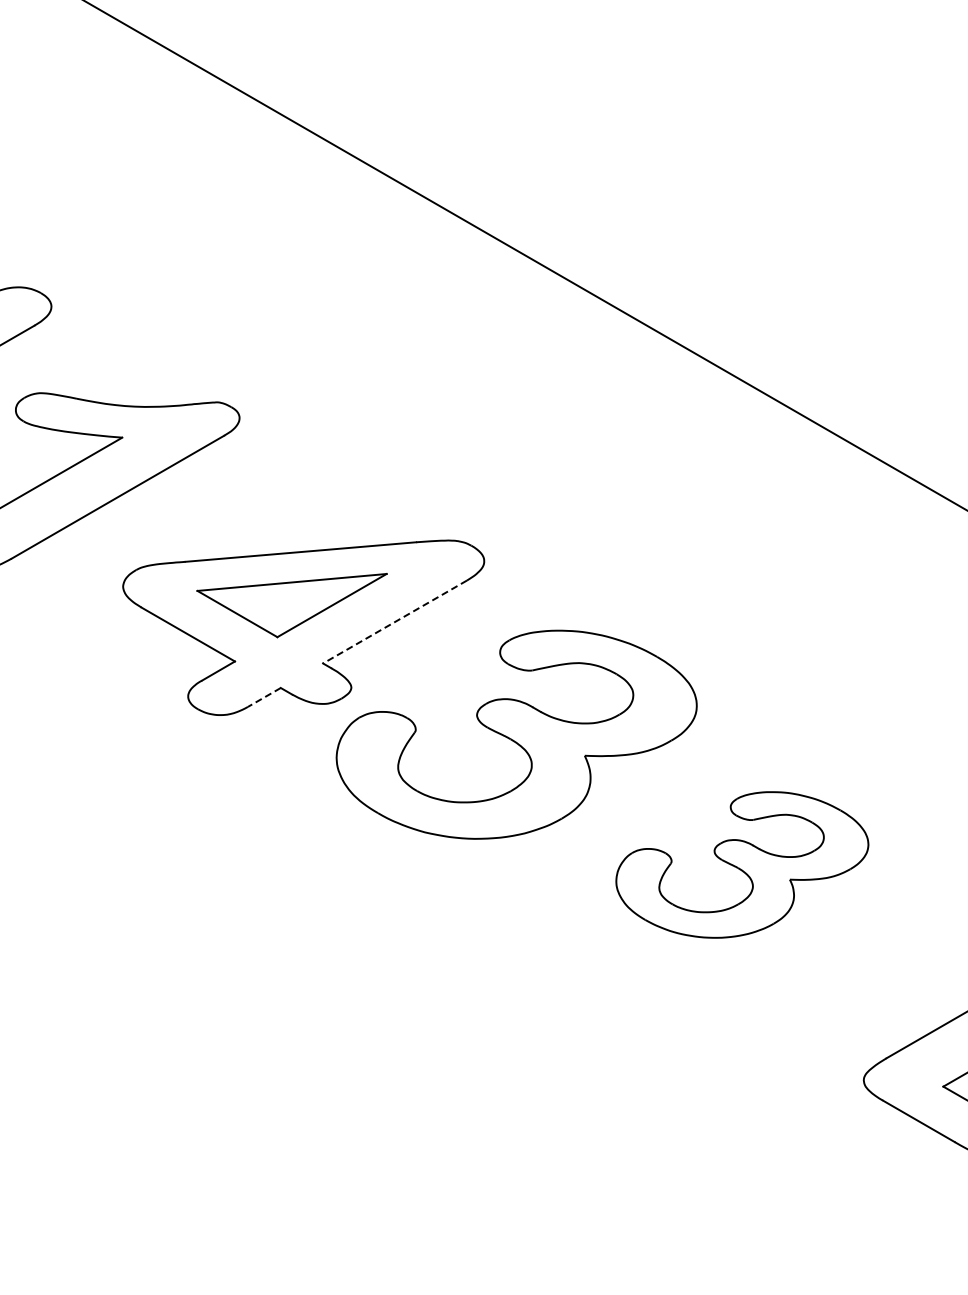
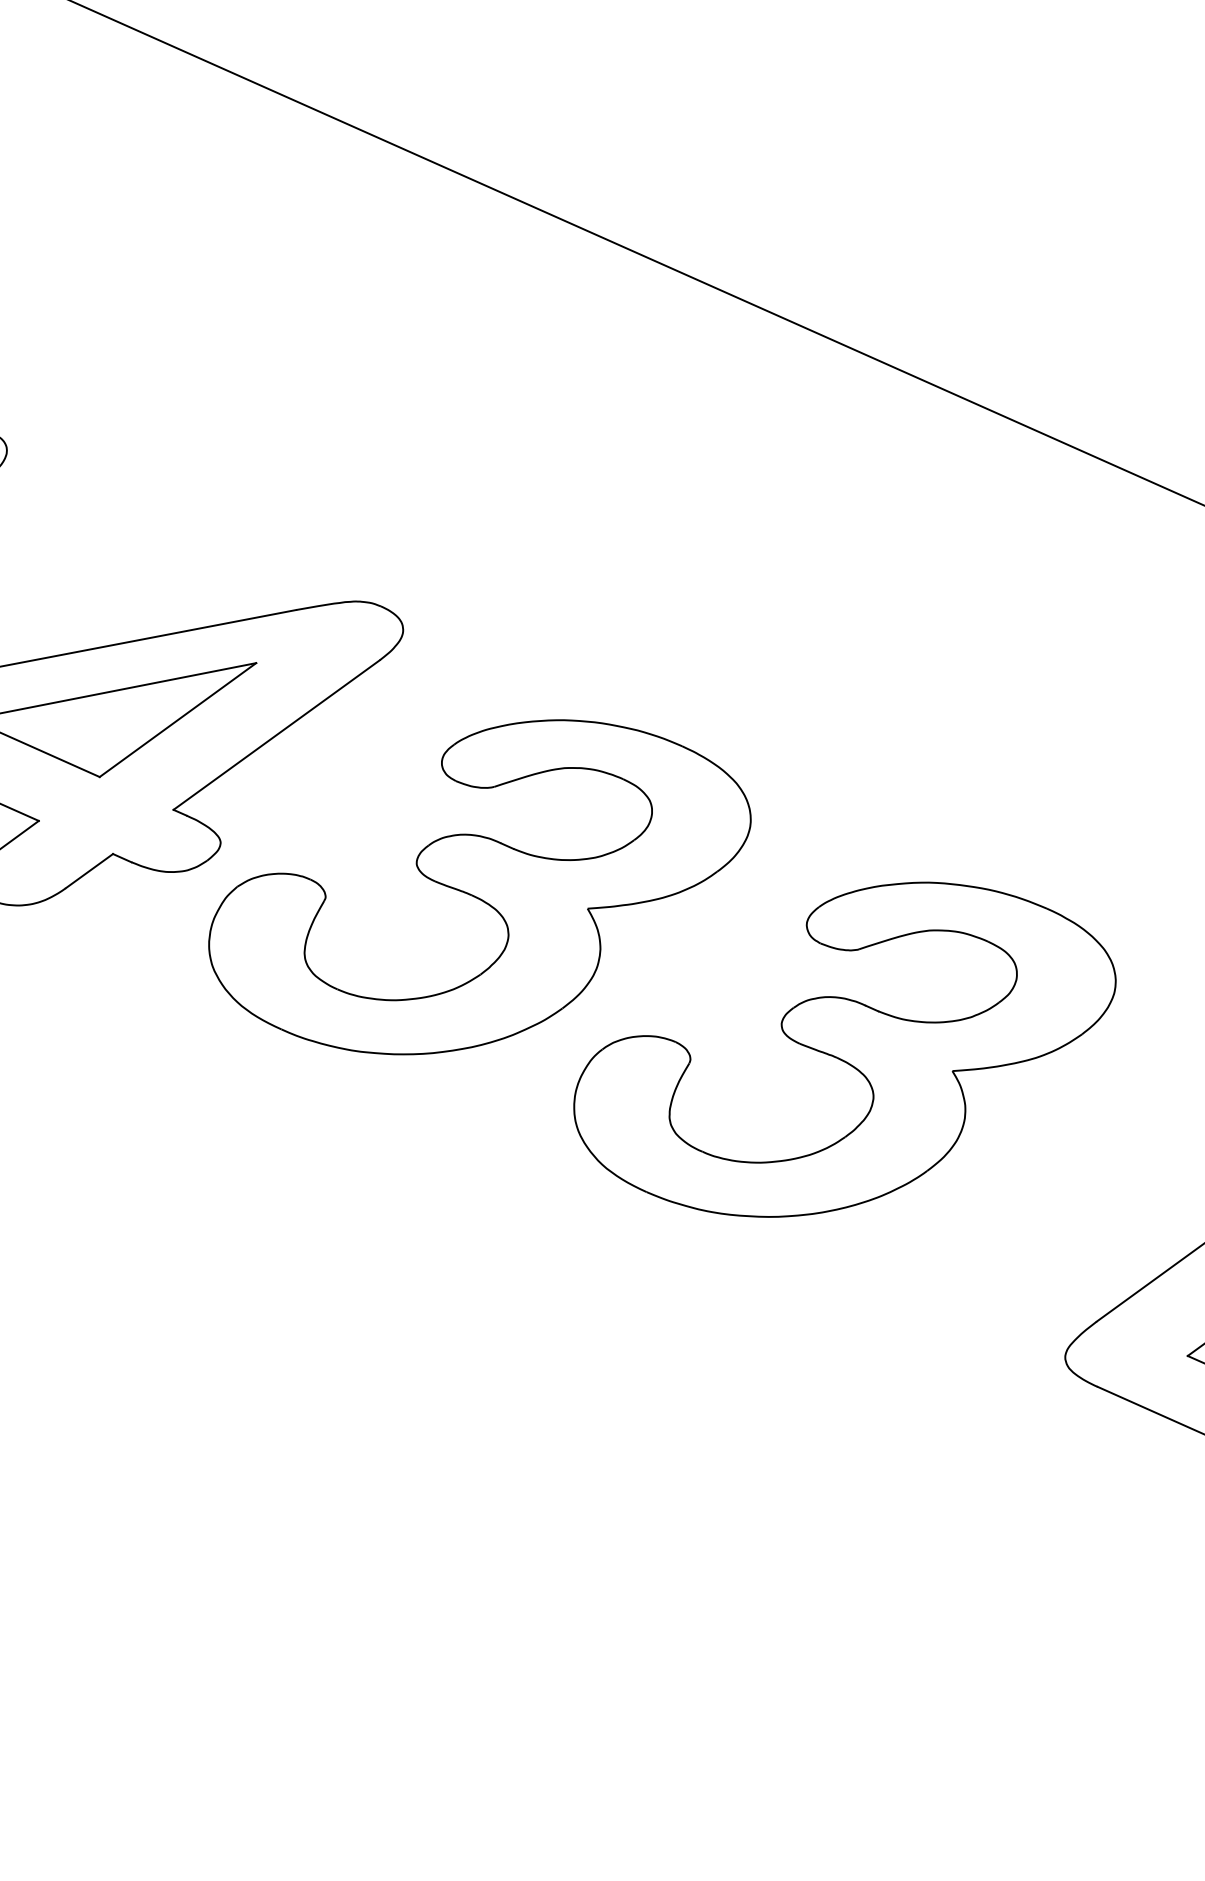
line: (394, 622) -> (275, 735), dashed -> solid
line: (264, 697) -> (89, 871), dashed -> solid
part: (742, 864) -> (845, 1049), size x1.43

